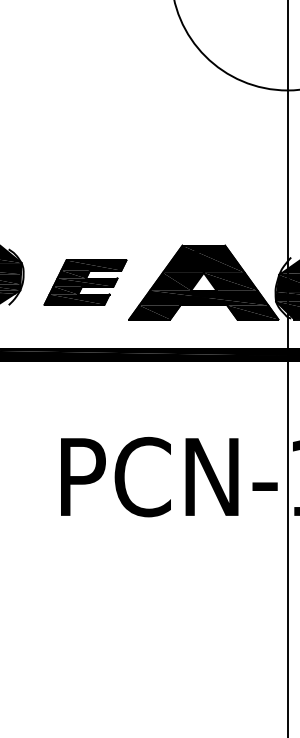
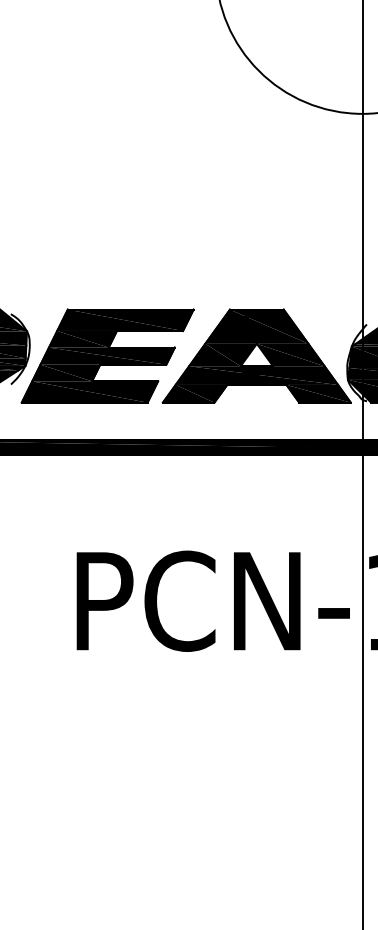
part: (85, 282) -> (107, 355), size x1.67

